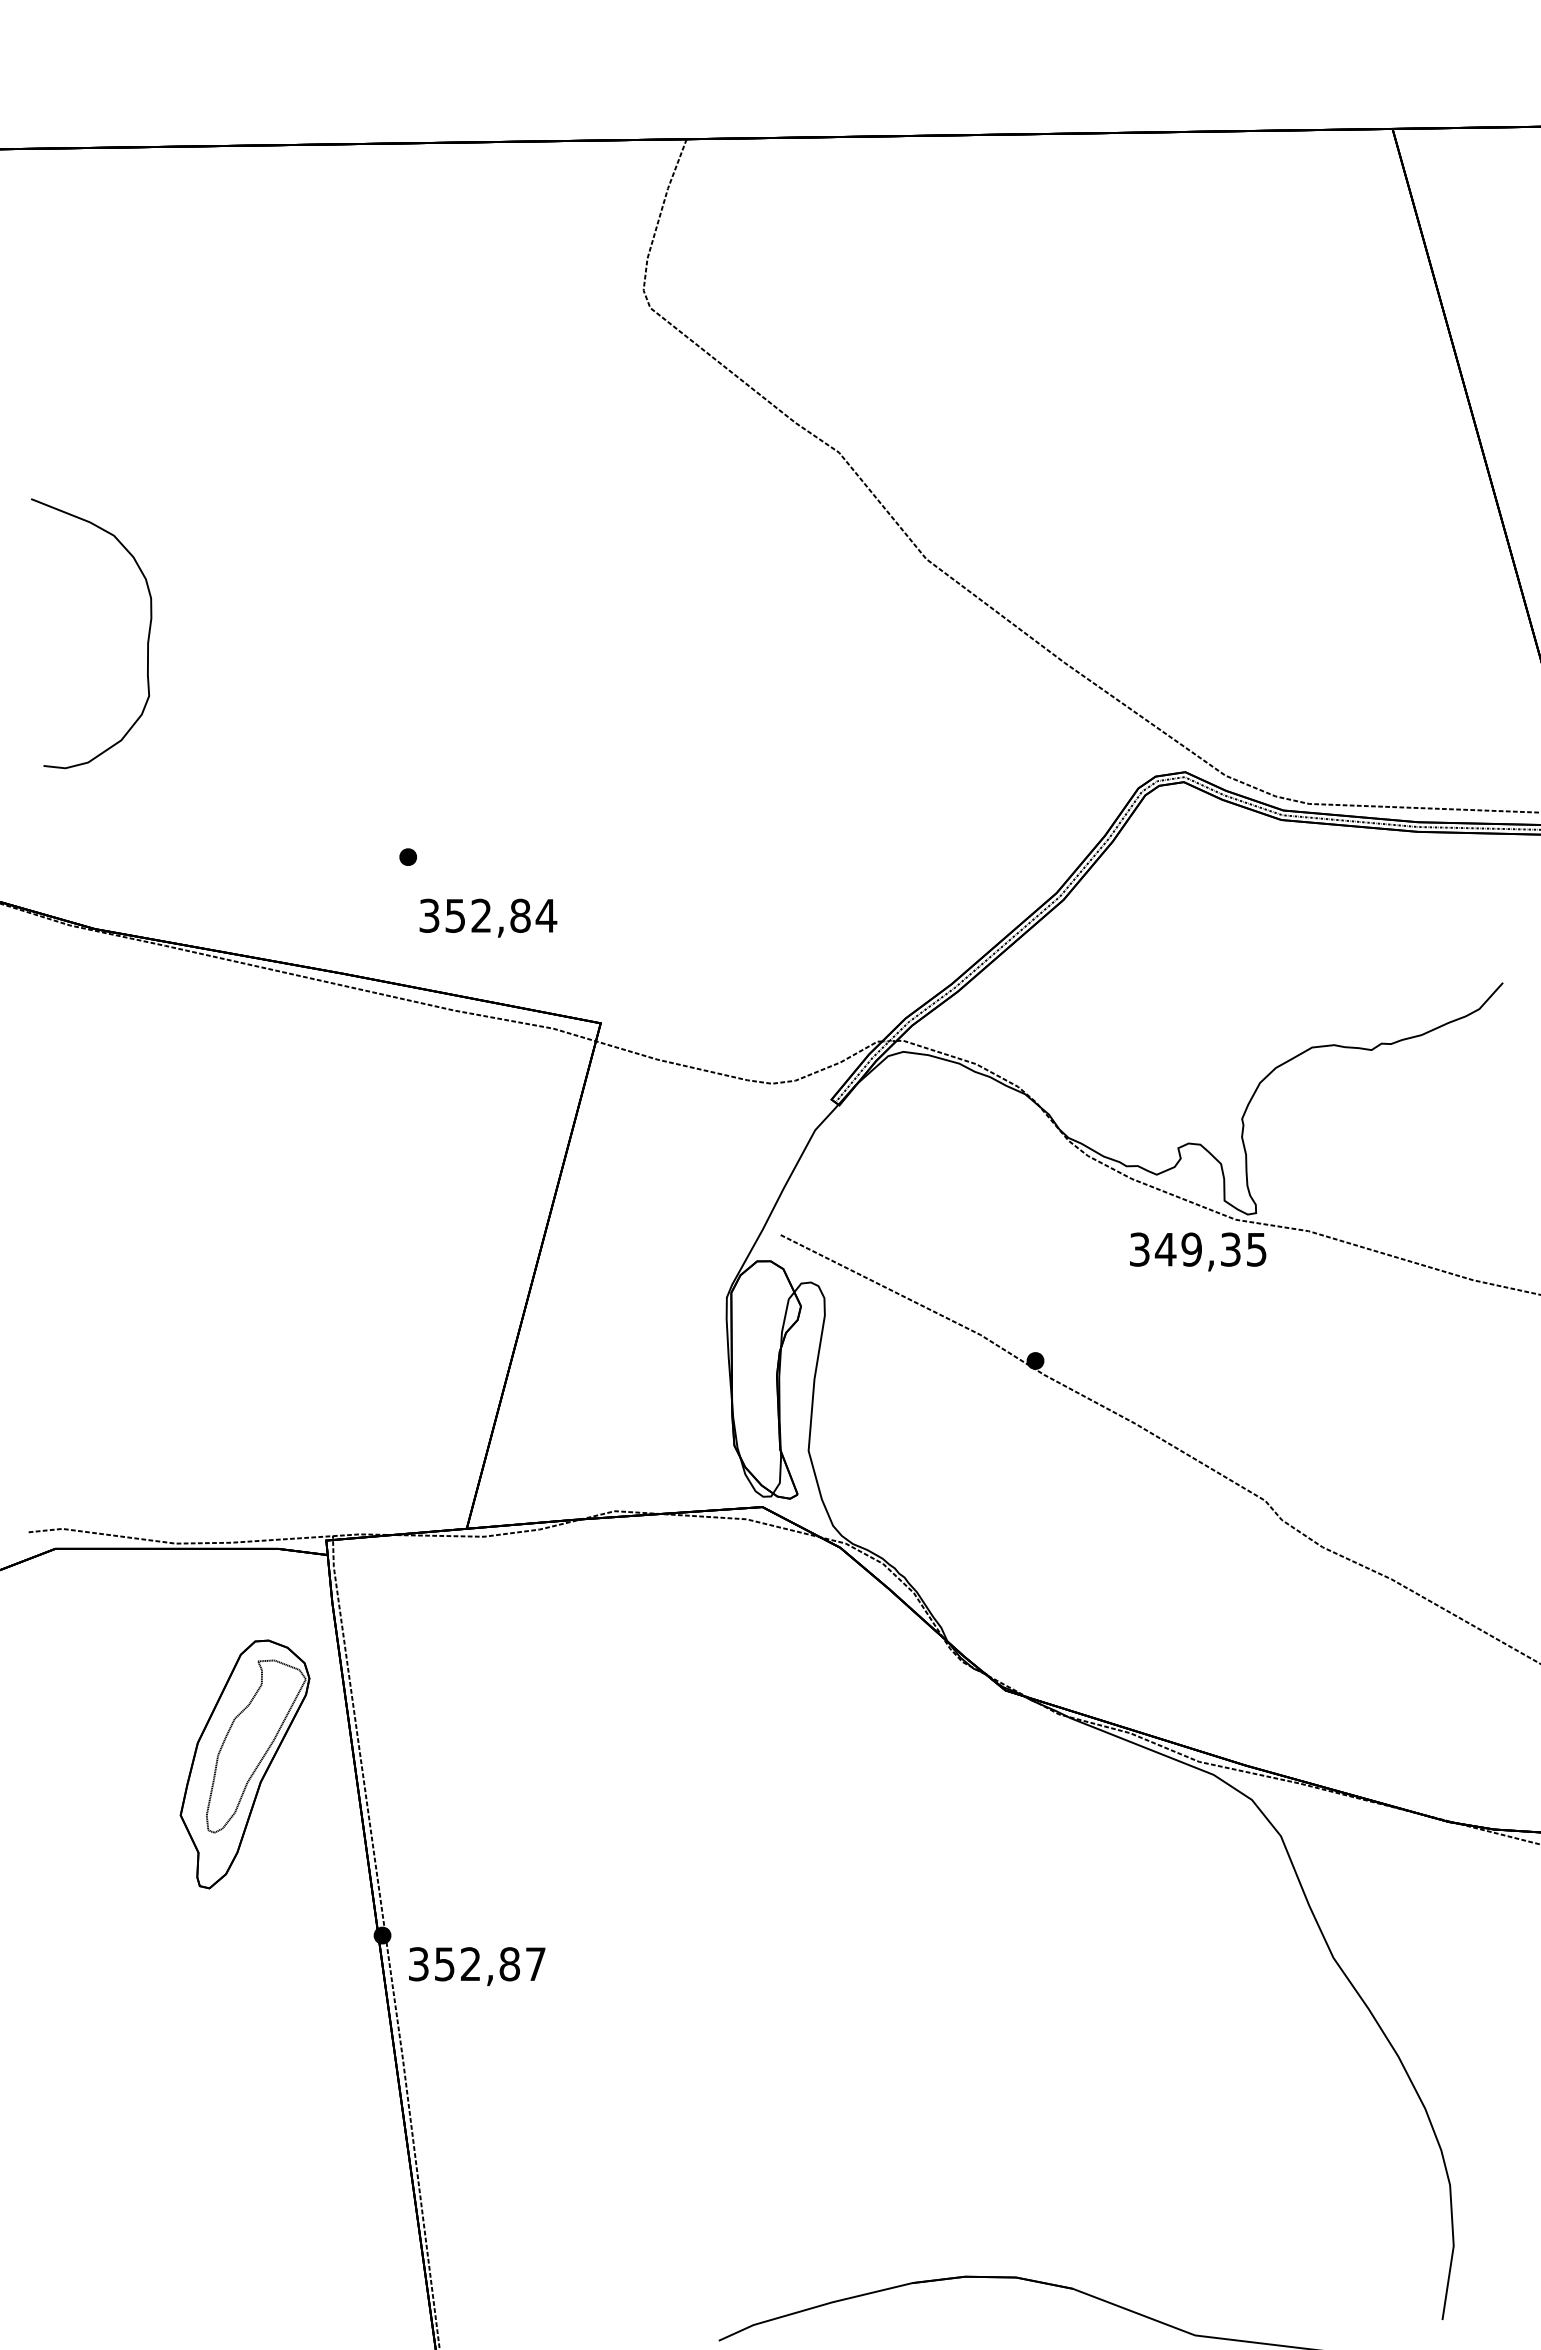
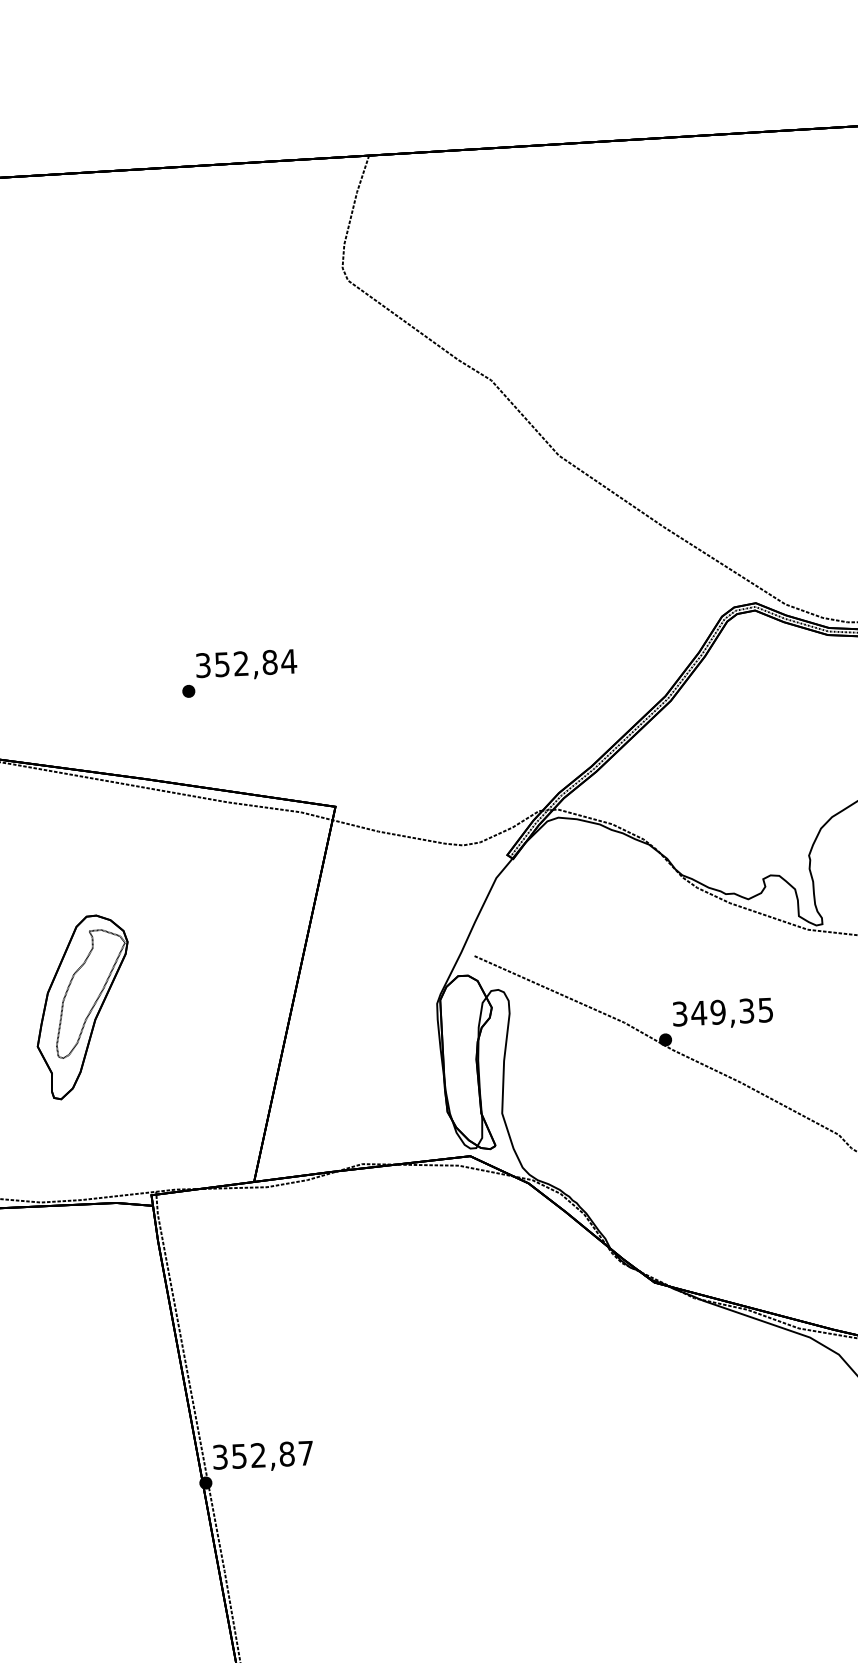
text: (488, 917) -> (246, 664), moved
text: (1198, 1251) -> (723, 1013), moved
part: (244, 1764) -> (82, 1007), moved
text: (477, 1966) -> (263, 1456), moved

